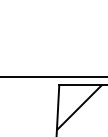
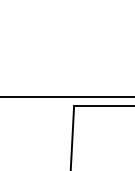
hatch: (79, 107) -> (99, 134), removed

